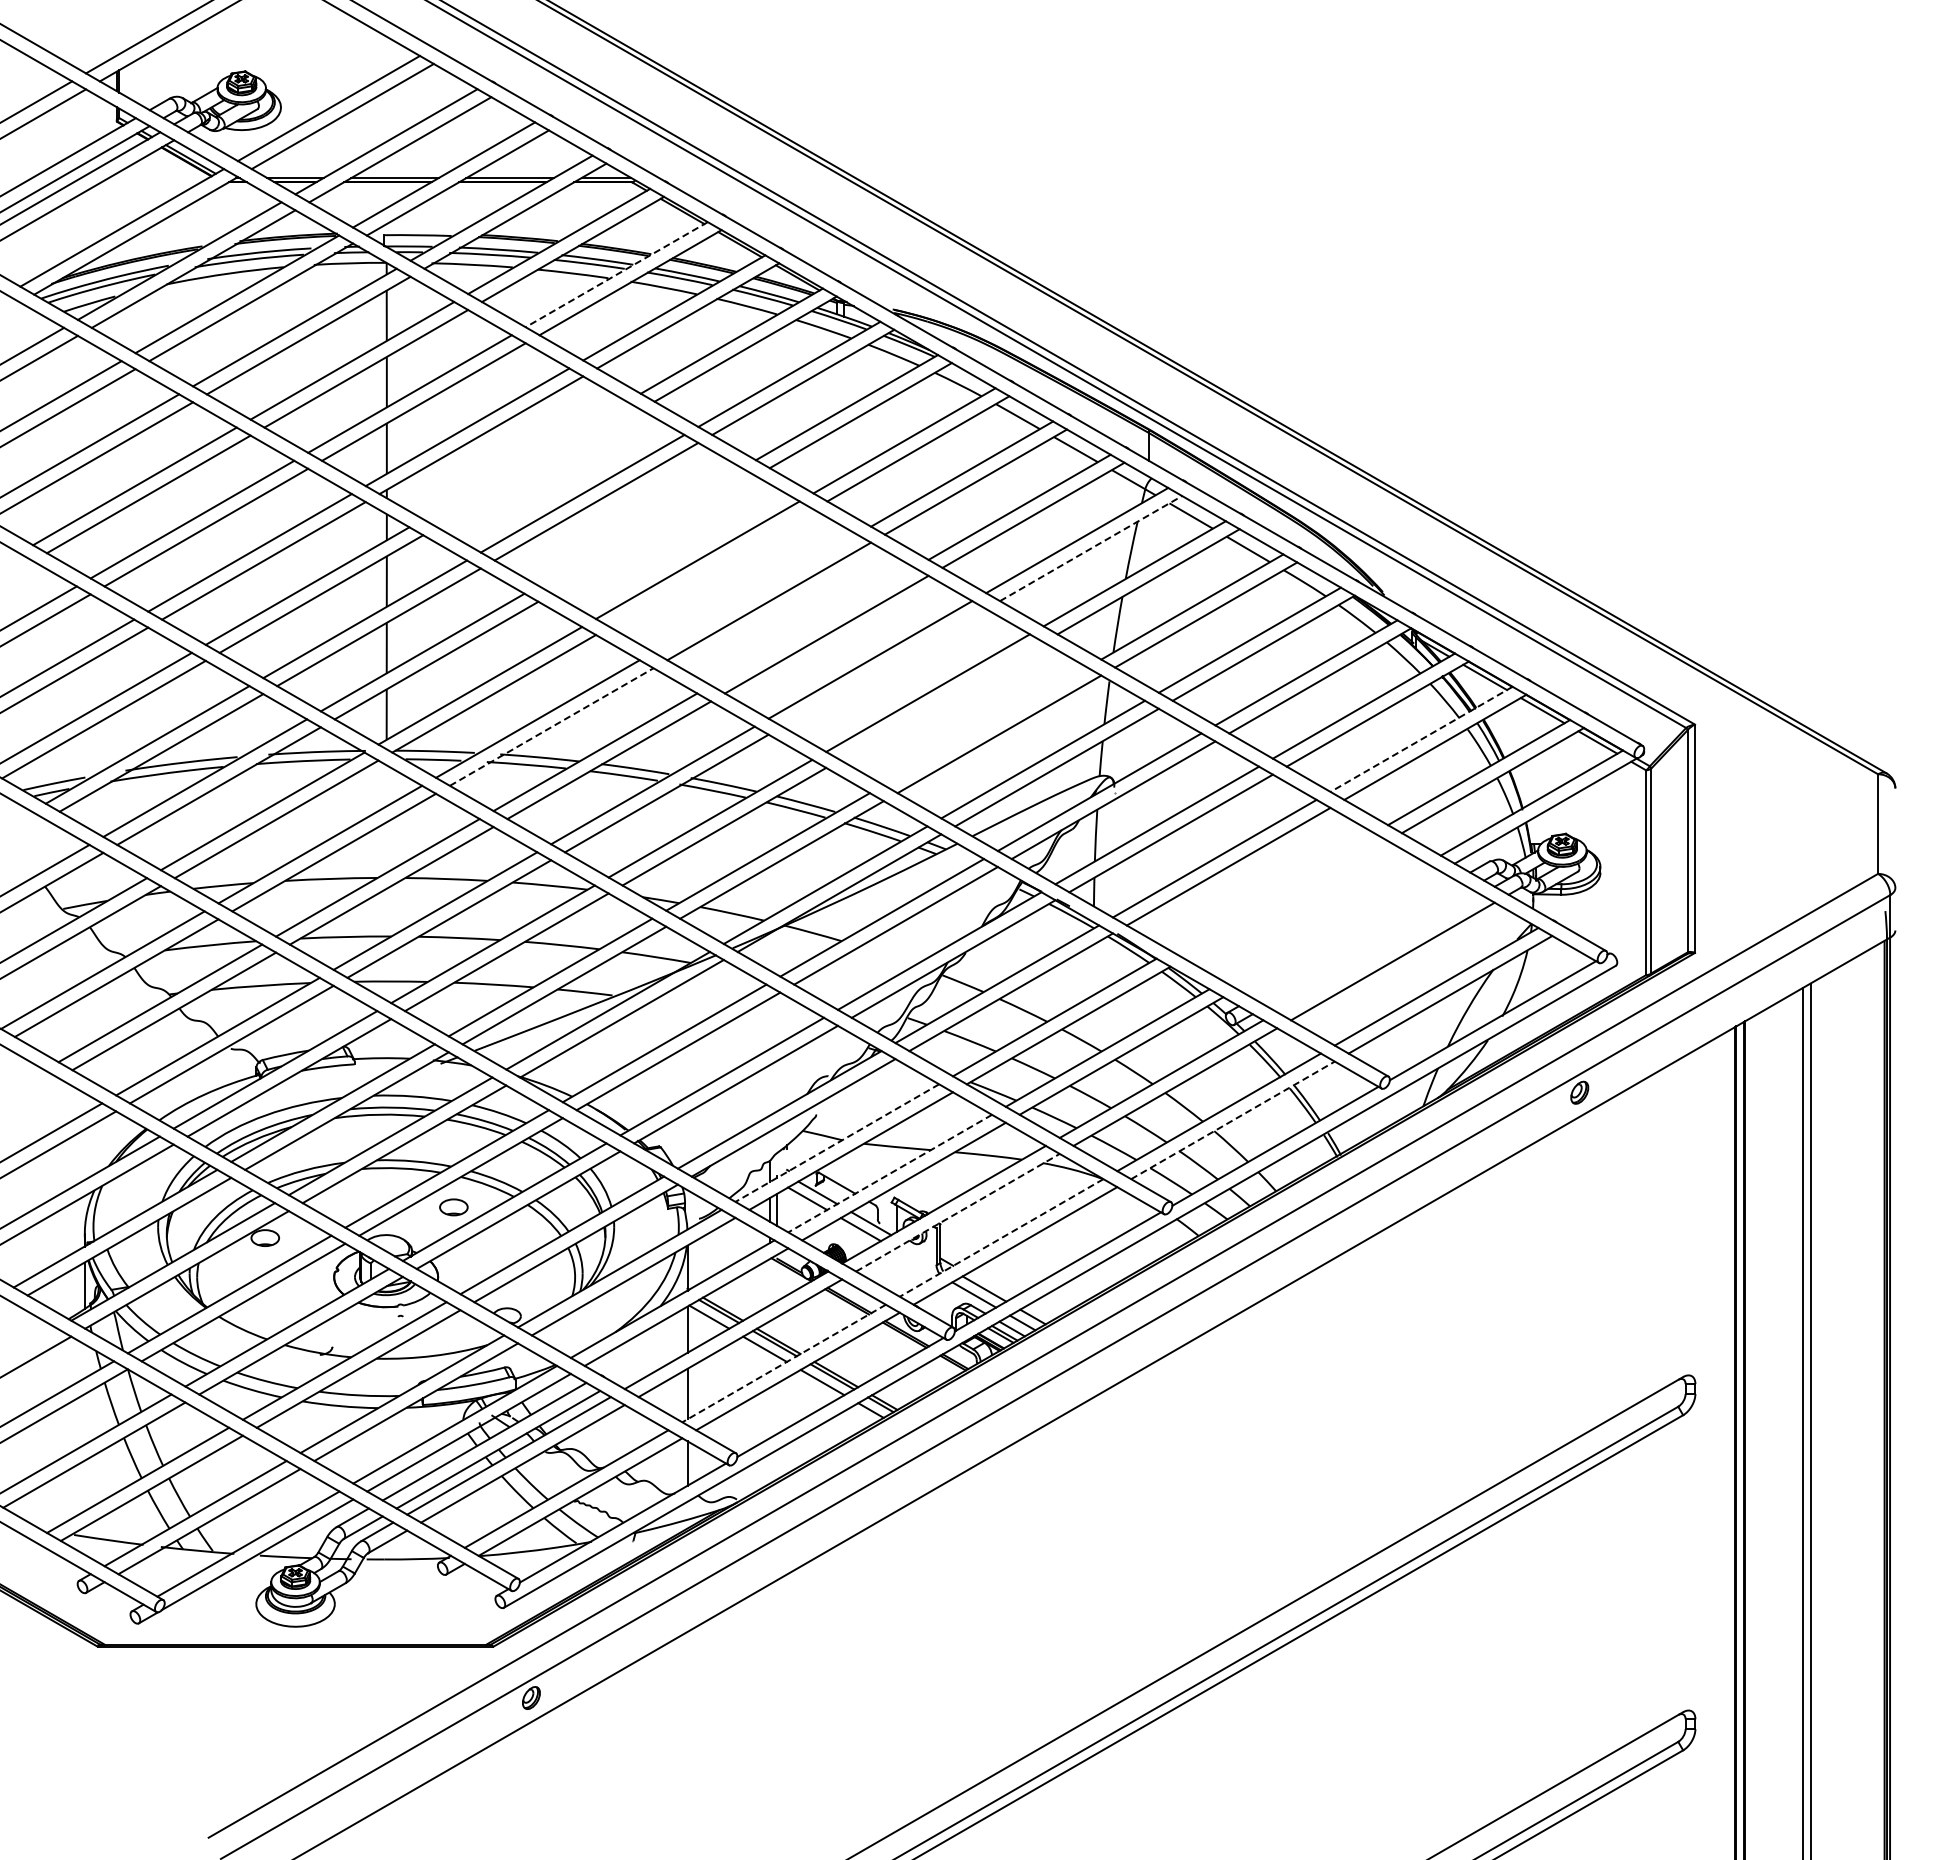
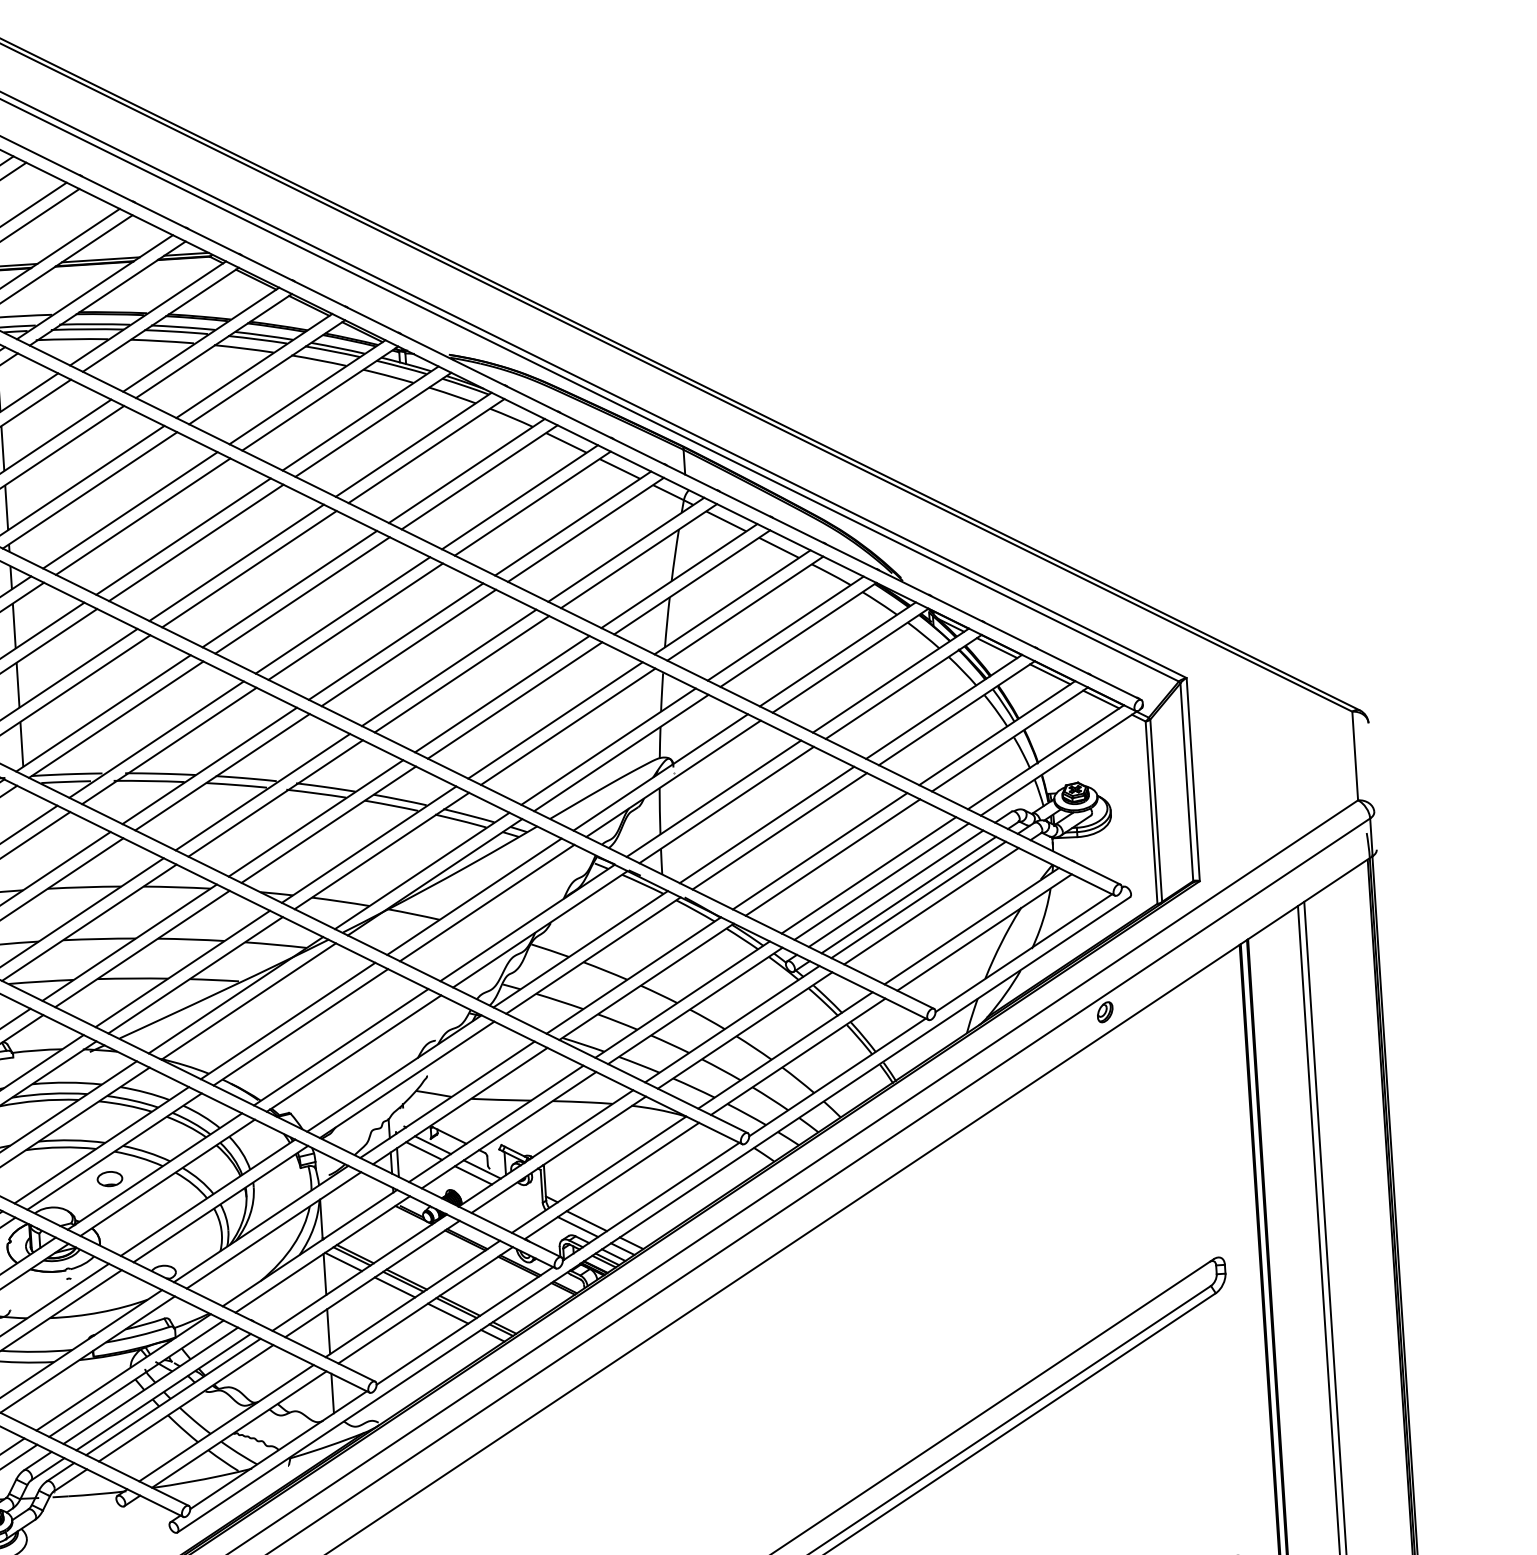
line: (616, 274) -> (201, 339), dashed -> solid
line: (524, 460) -> (129, 510), added
line: (538, 468) -> (142, 516), added
line: (640, 526) -> (236, 562), added
line: (653, 534) -> (248, 568), added
line: (1091, 548) -> (639, 556), dashed -> solid
line: (711, 567) -> (302, 594), added
line: (755, 593) -> (343, 615), added
line: (812, 626) -> (395, 641), added
line: (884, 667) -> (462, 673), added
line: (941, 700) -> (514, 699), added
line: (985, 726) -> (555, 720), added
line: (551, 727) -> (169, 746), dashed -> solid
line: (1421, 739) -> (944, 707), dashed -> solid
line: (1272, 891) -> (820, 850), added
line: (1286, 899) -> (833, 857), added
line: (1325, 922) -> (869, 875), added
line: (1338, 930) -> (881, 881), added
line: (1354, 939) -> (895, 888), added
line: (1368, 947) -> (908, 895), added
line: (1378, 953) -> (918, 899), added
line: (1232, 1120) -> (797, 1056), dashed -> solid
line: (837, 1143) -> (447, 1100), dashed -> solid
line: (890, 1173) -> (496, 1123), dashed -> solid
line: (957, 1212) -> (558, 1154), dashed -> solid
line: (1001, 1237) -> (599, 1174), dashed -> solid
line: (784, 1363) -> (413, 1298), dashed -> solid

